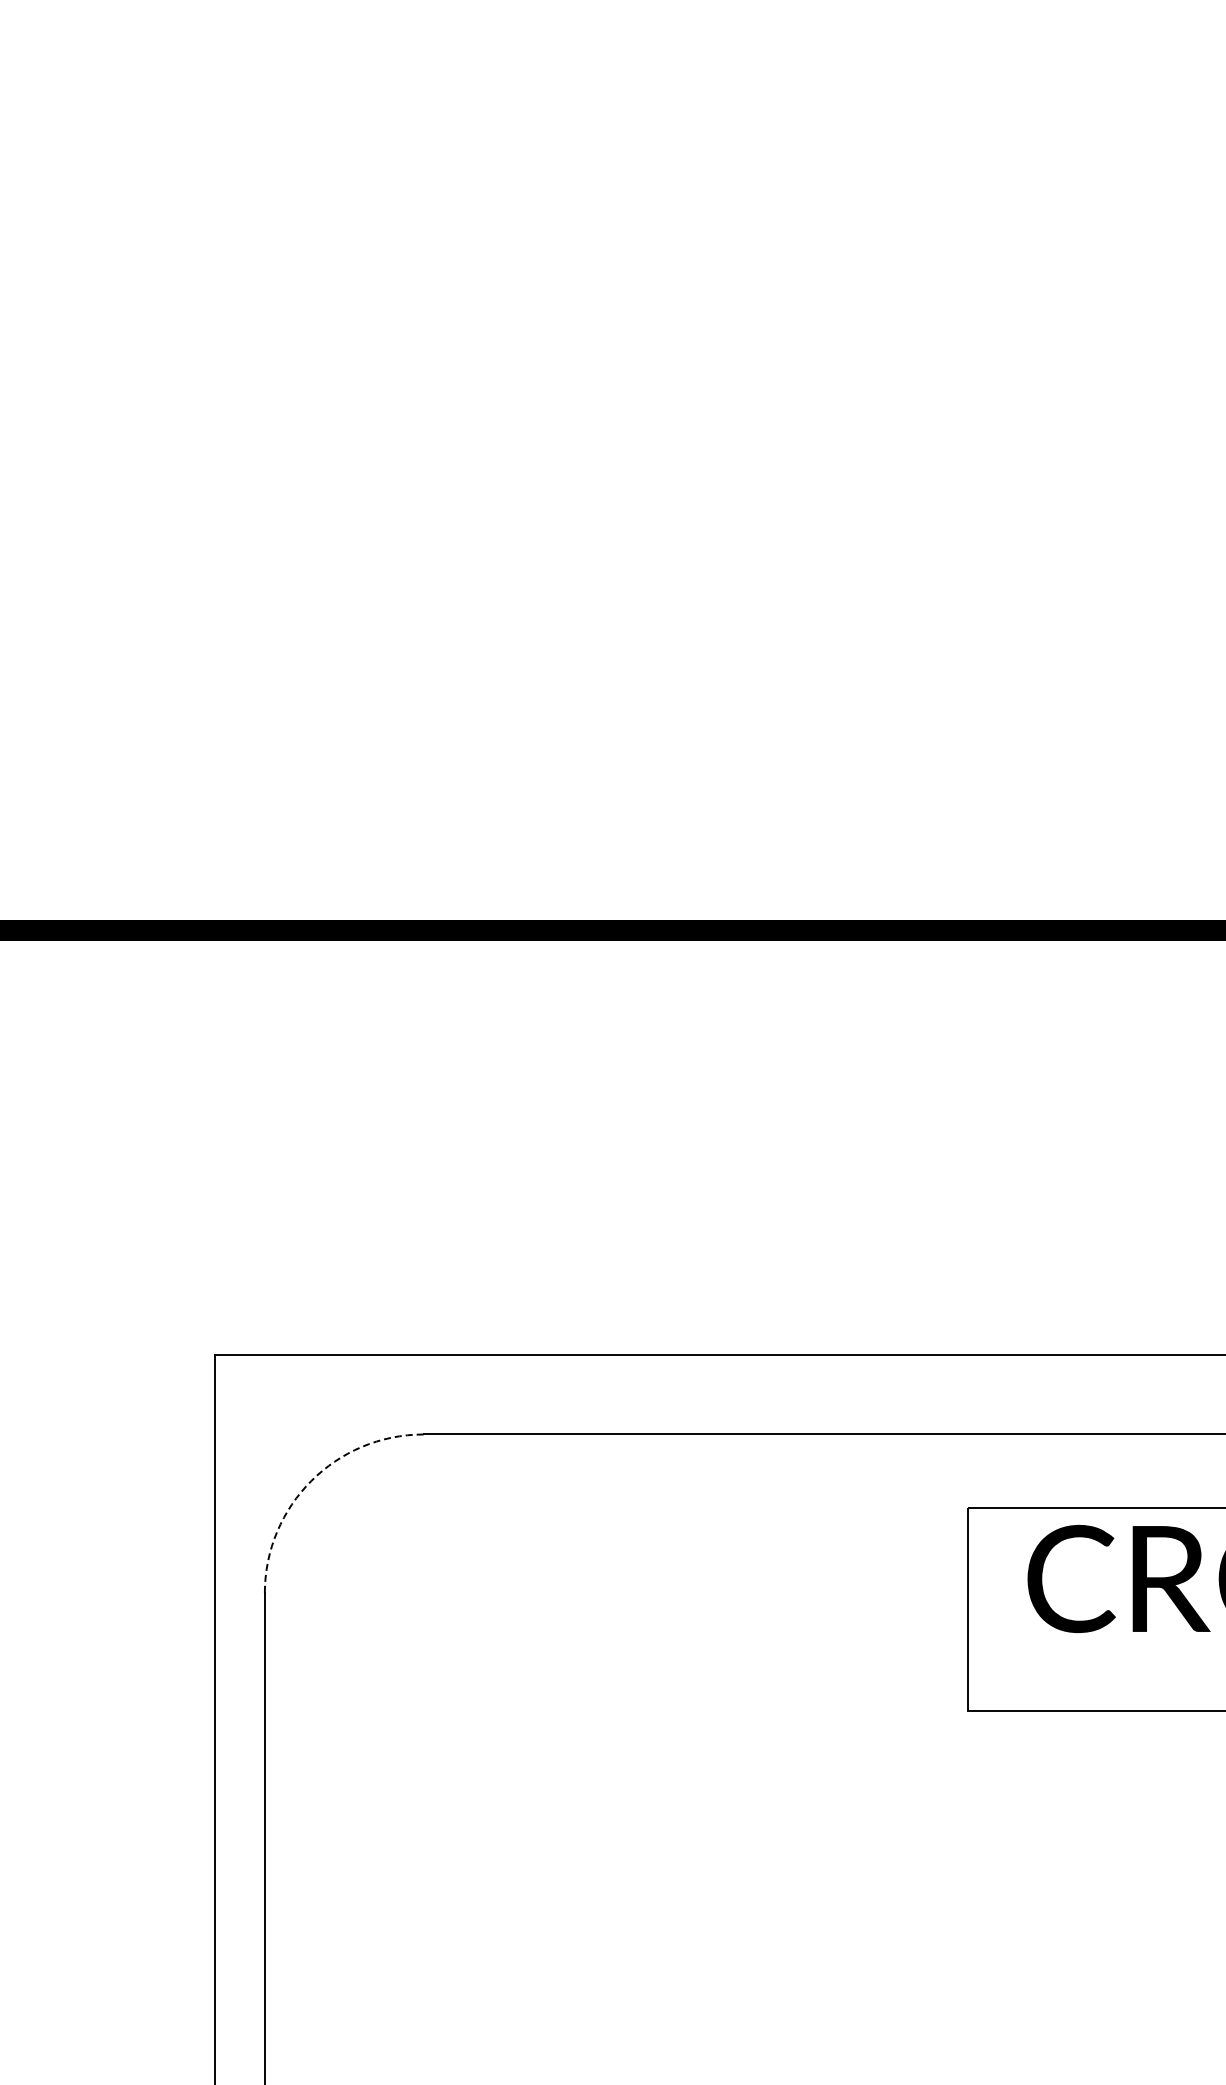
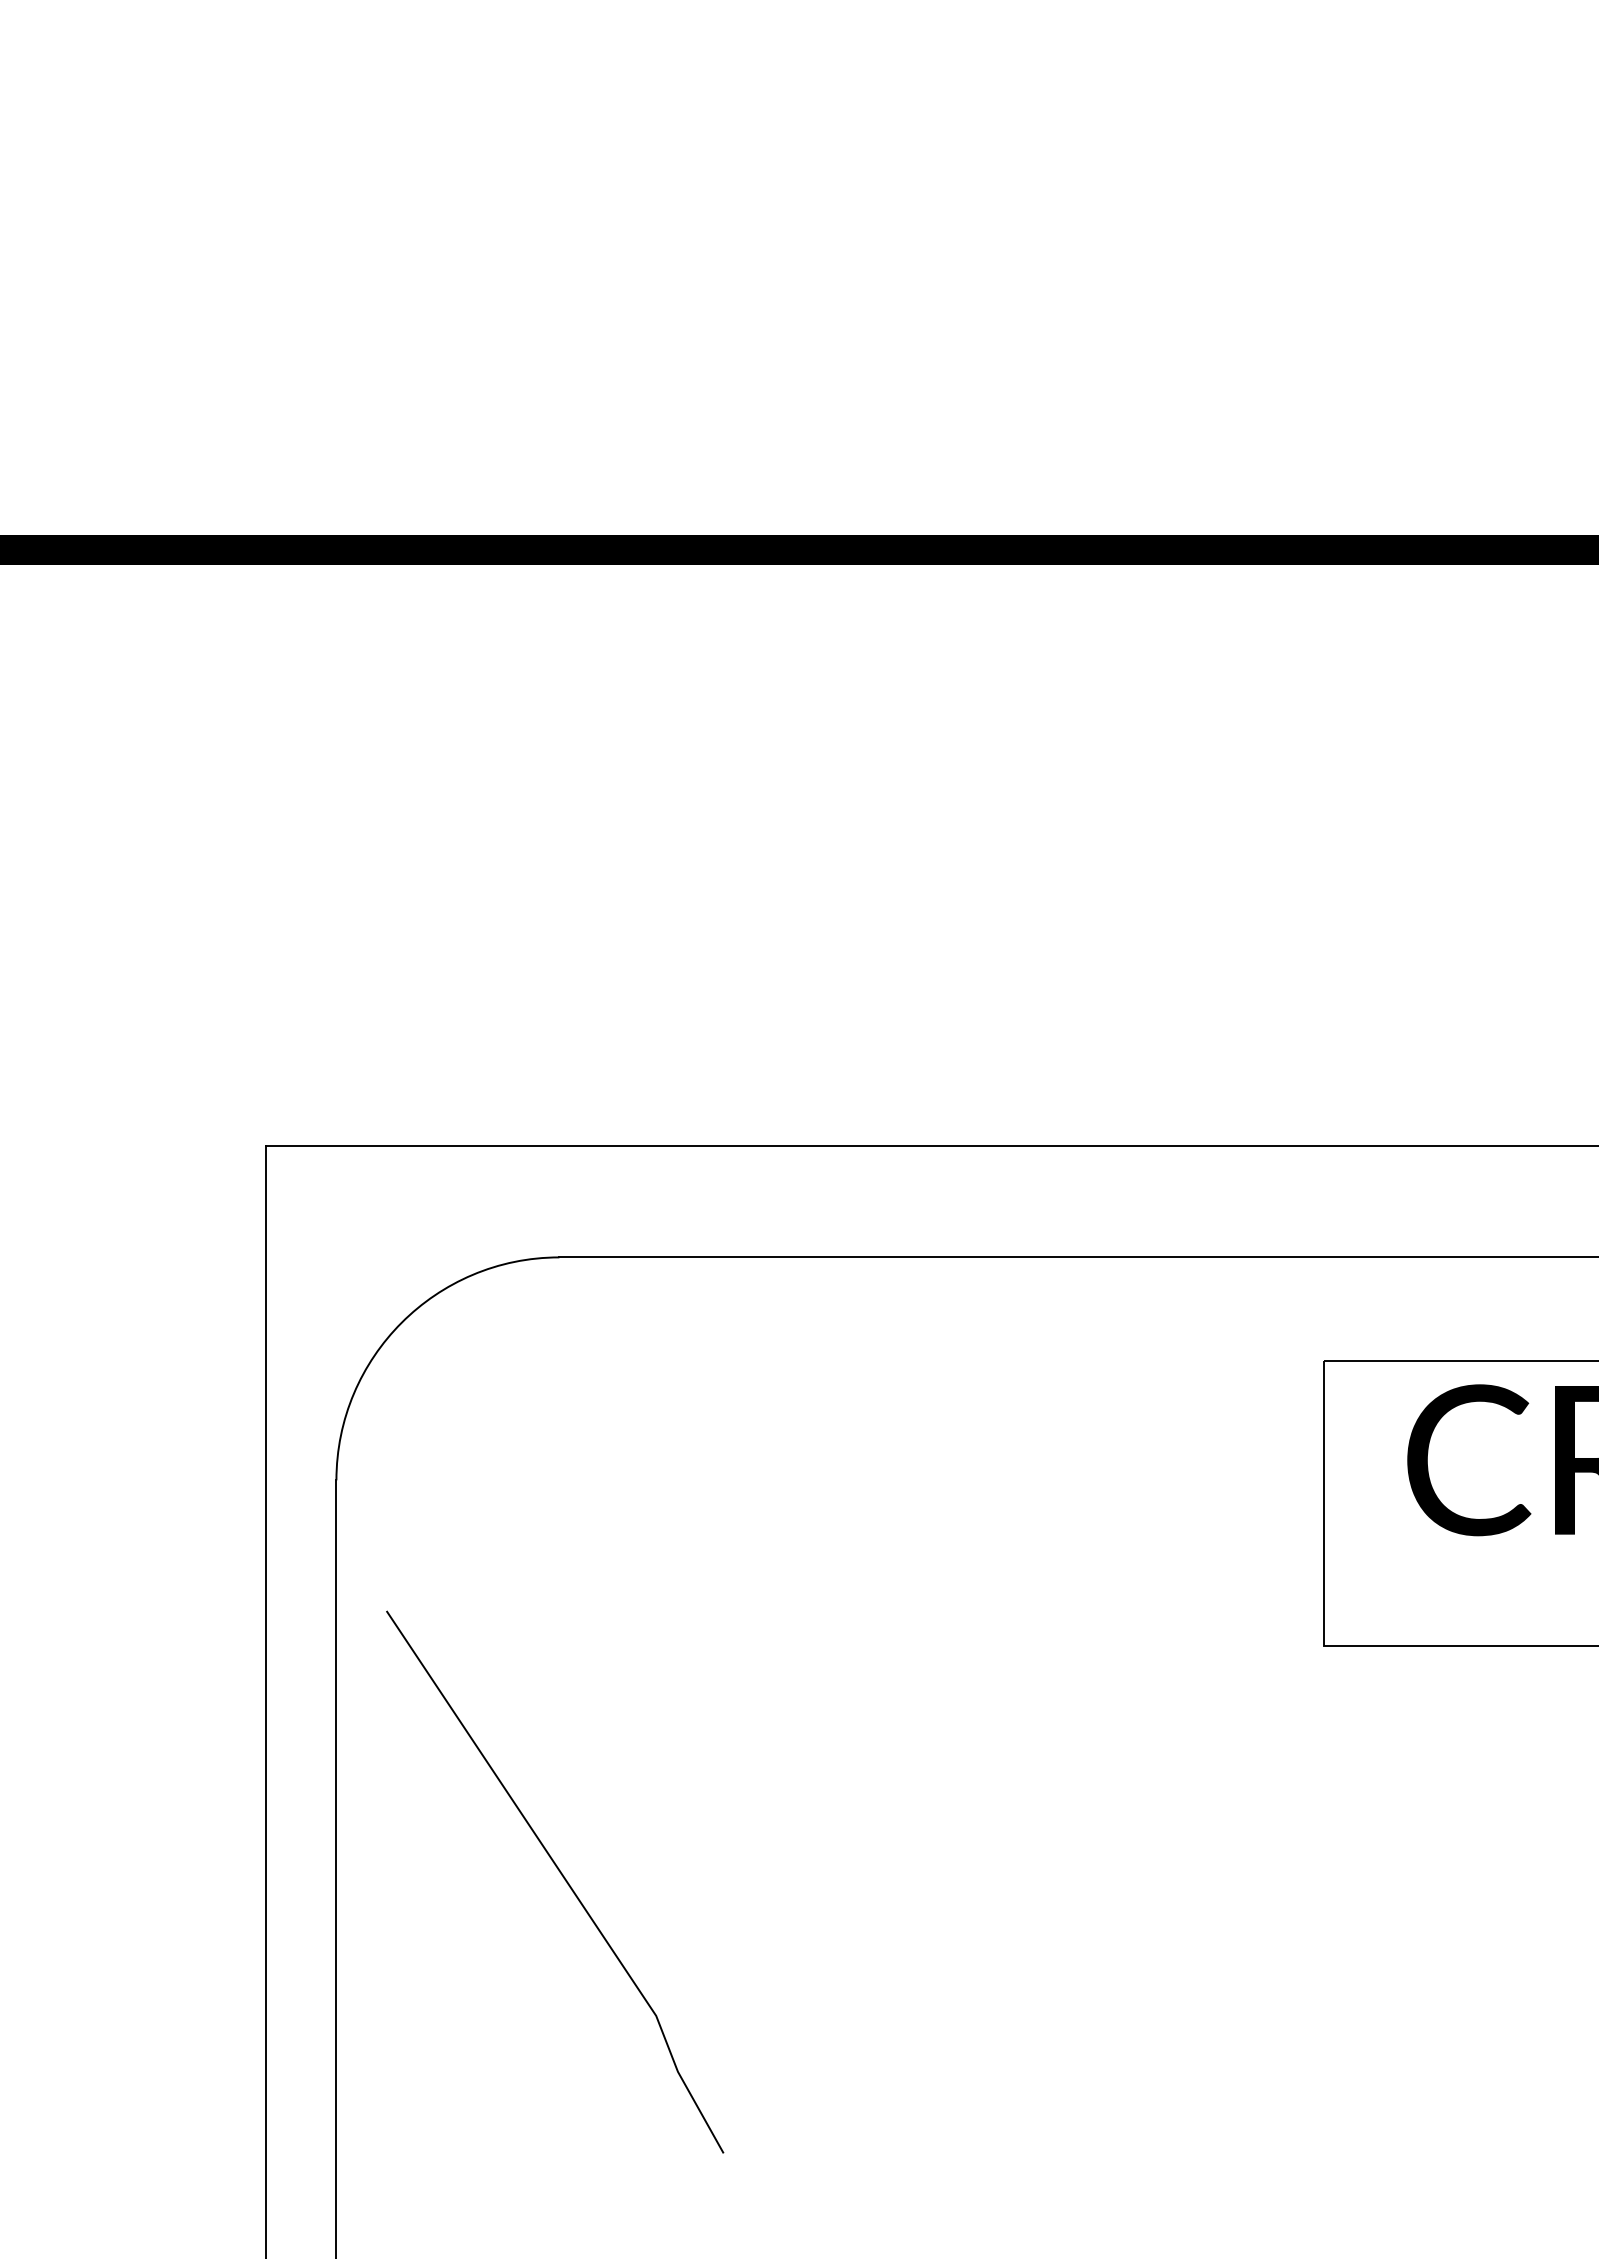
arc: (311, 1481) -> (401, 1323), dashed -> solid
line: (426, 1877) -> (563, 1879), added

